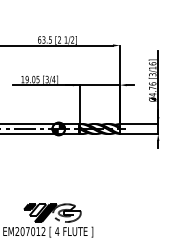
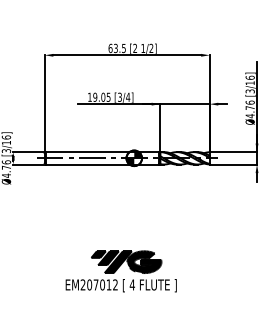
fill: (37, 210) -> (108, 258), added
fill: (67, 213) -> (144, 262), added

